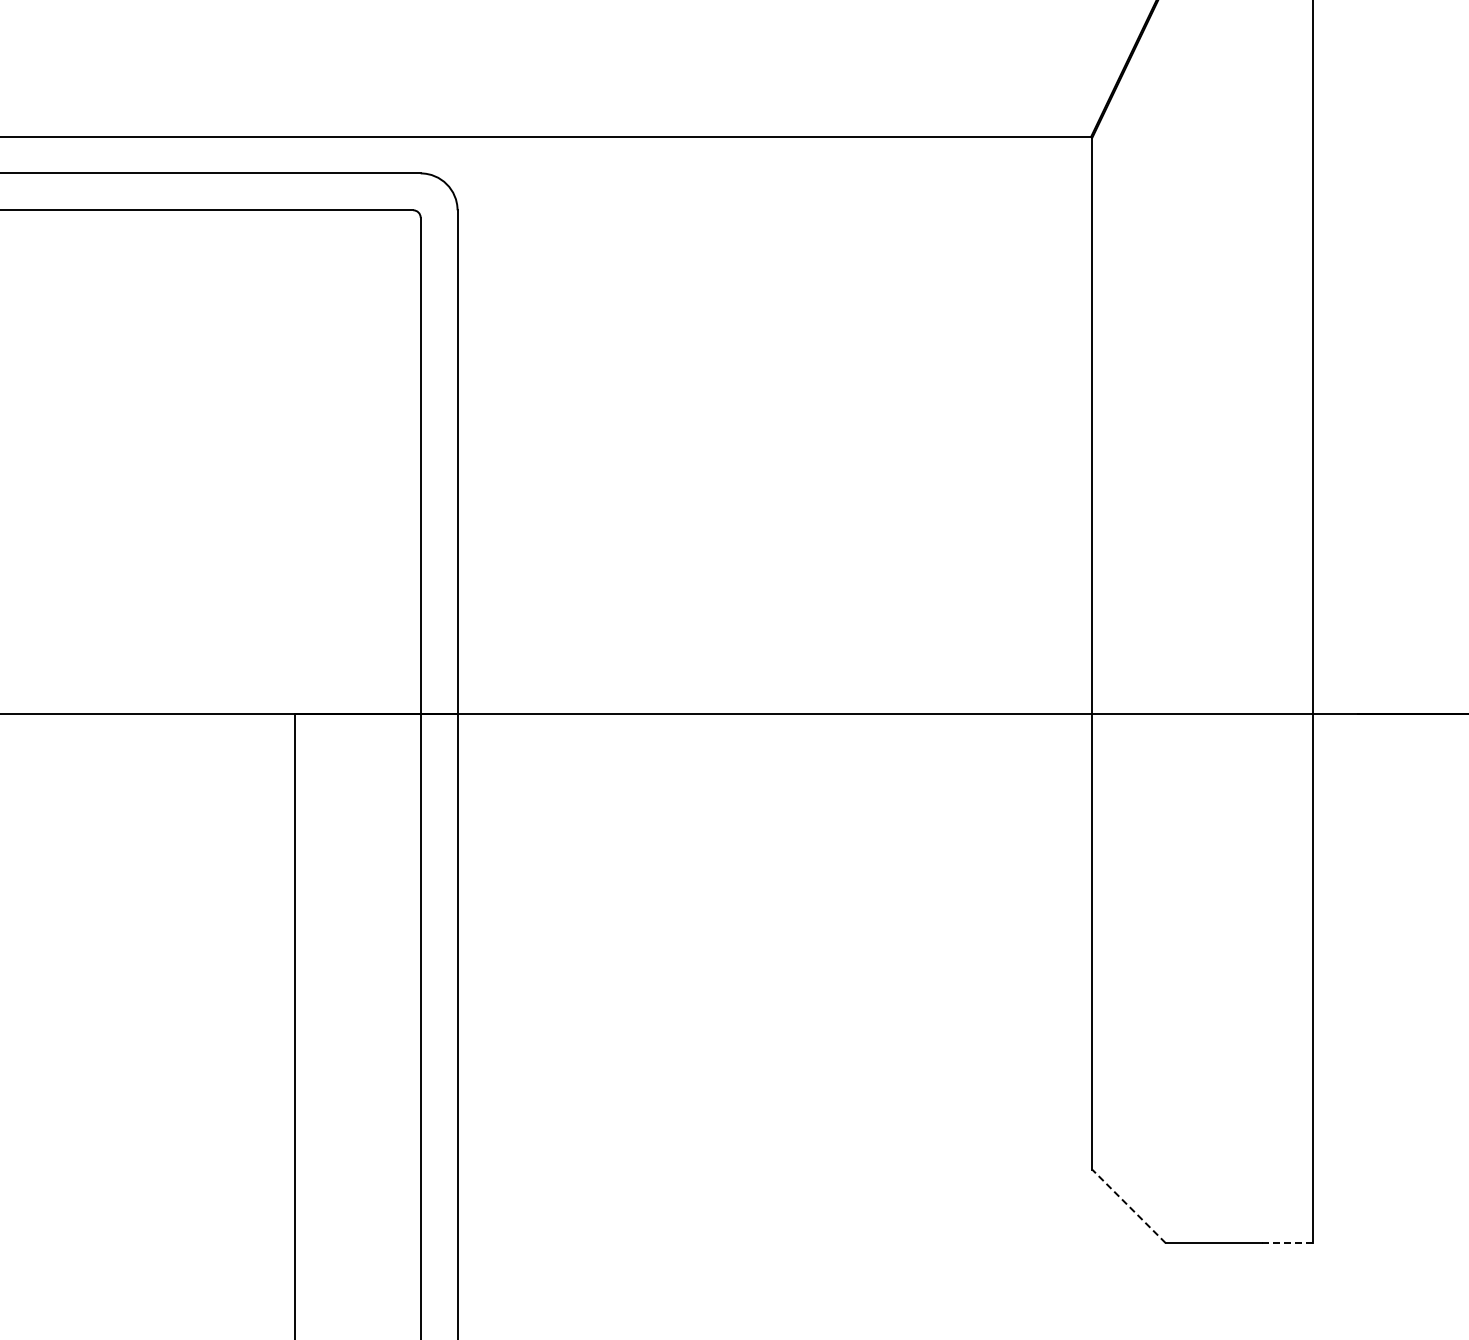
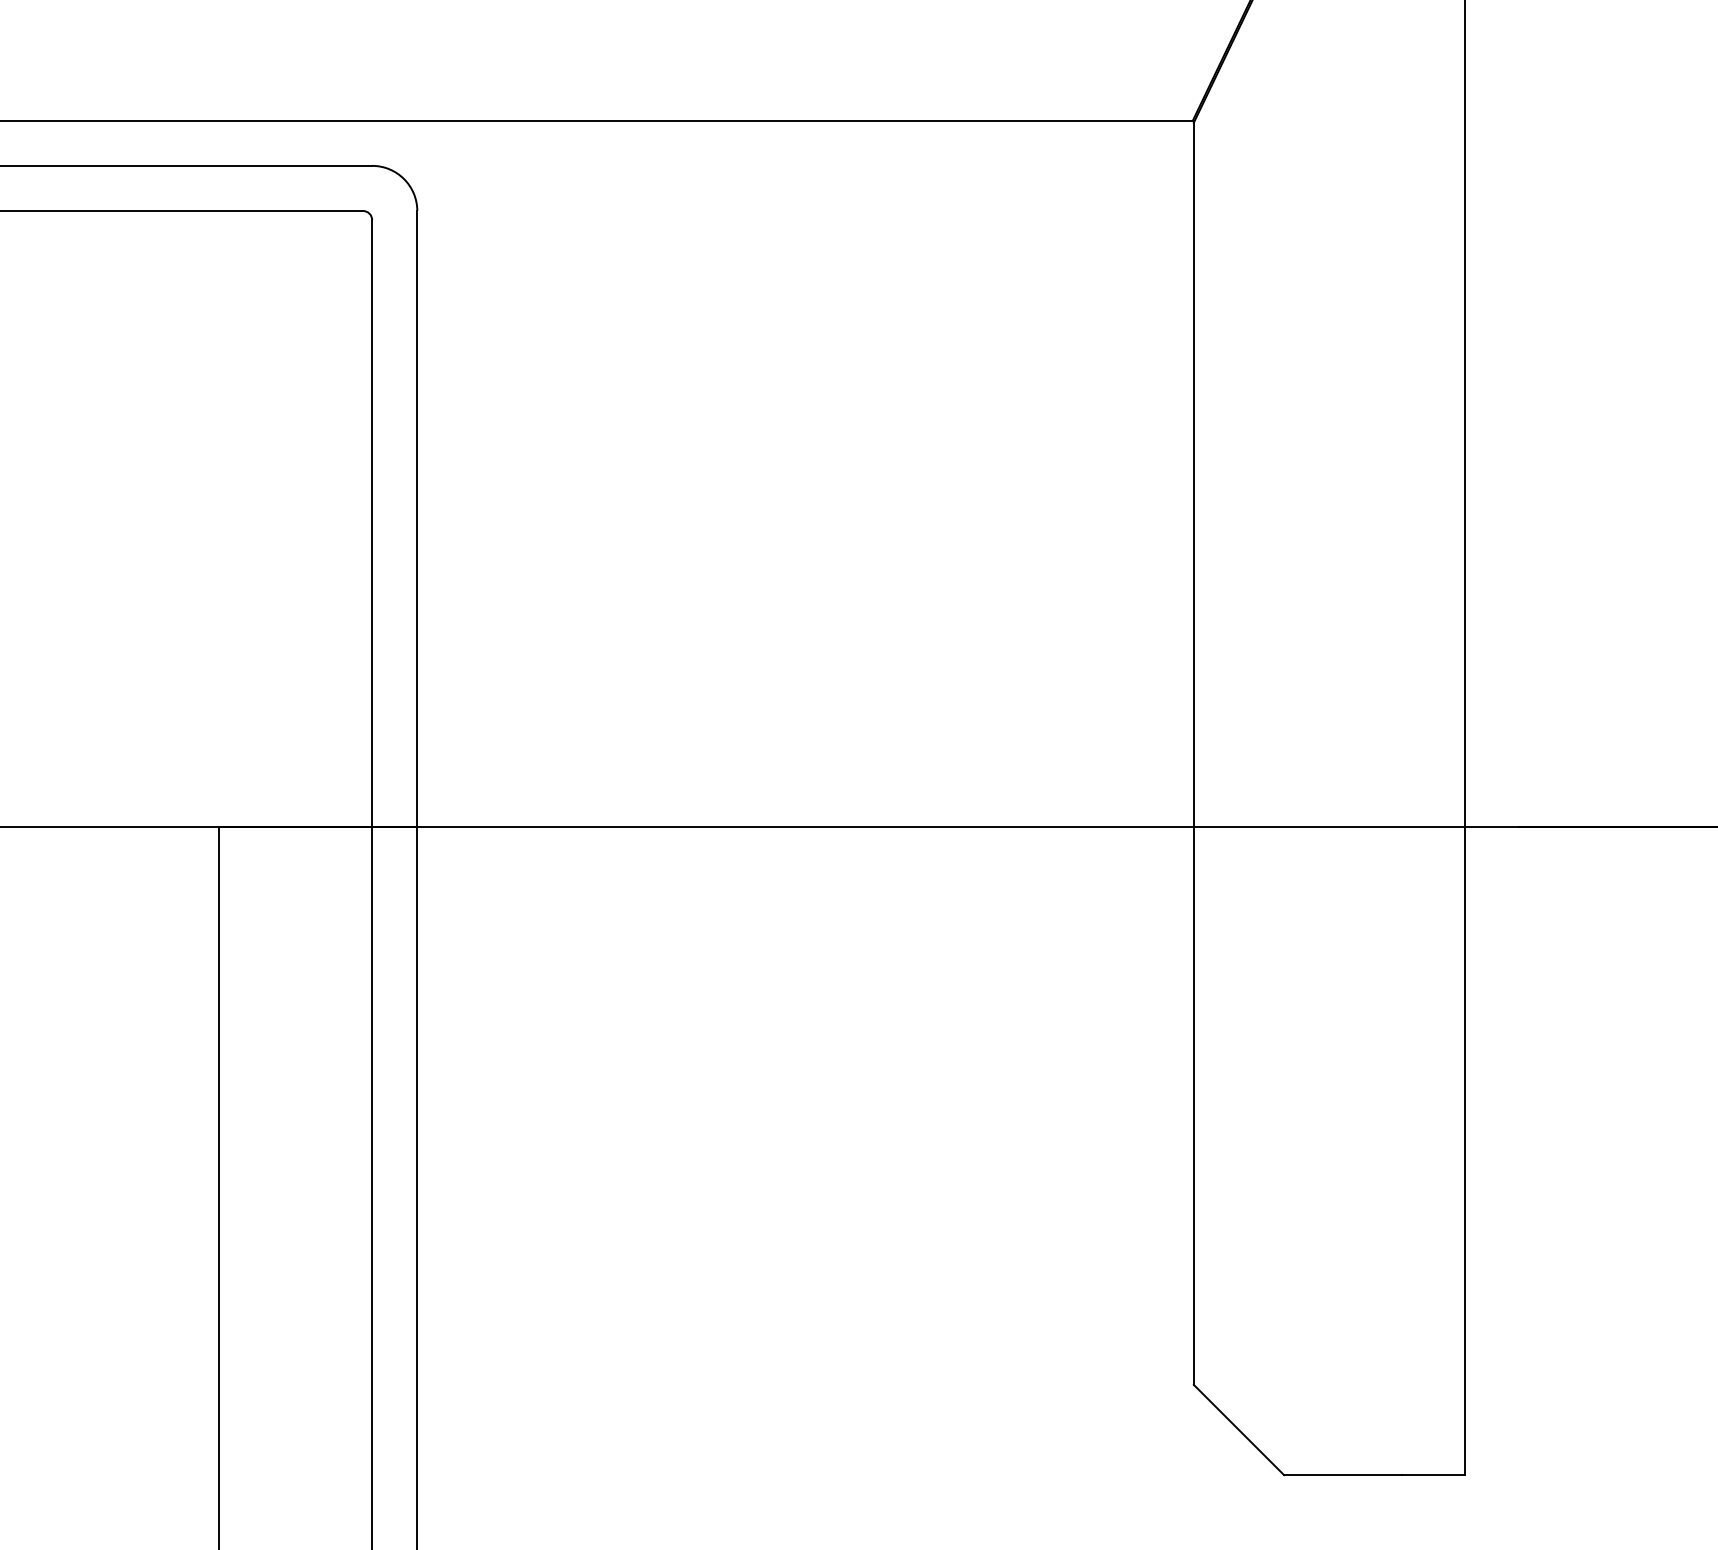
line: (1128, 1206) -> (1238, 1430), dashed -> solid
line: (1287, 1243) -> (1432, 1475), dashed -> solid

